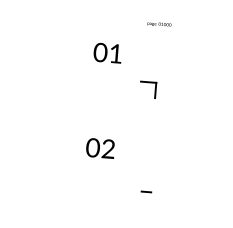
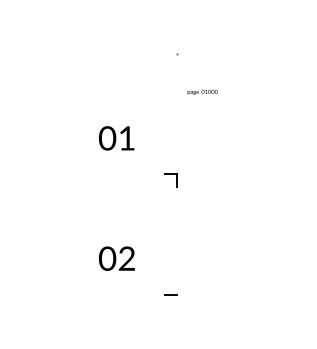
text: (159, 23) -> (202, 91), moved
part: (147, 89) -> (170, 180), size x0.62
line: (146, 191) -> (170, 294), moved

